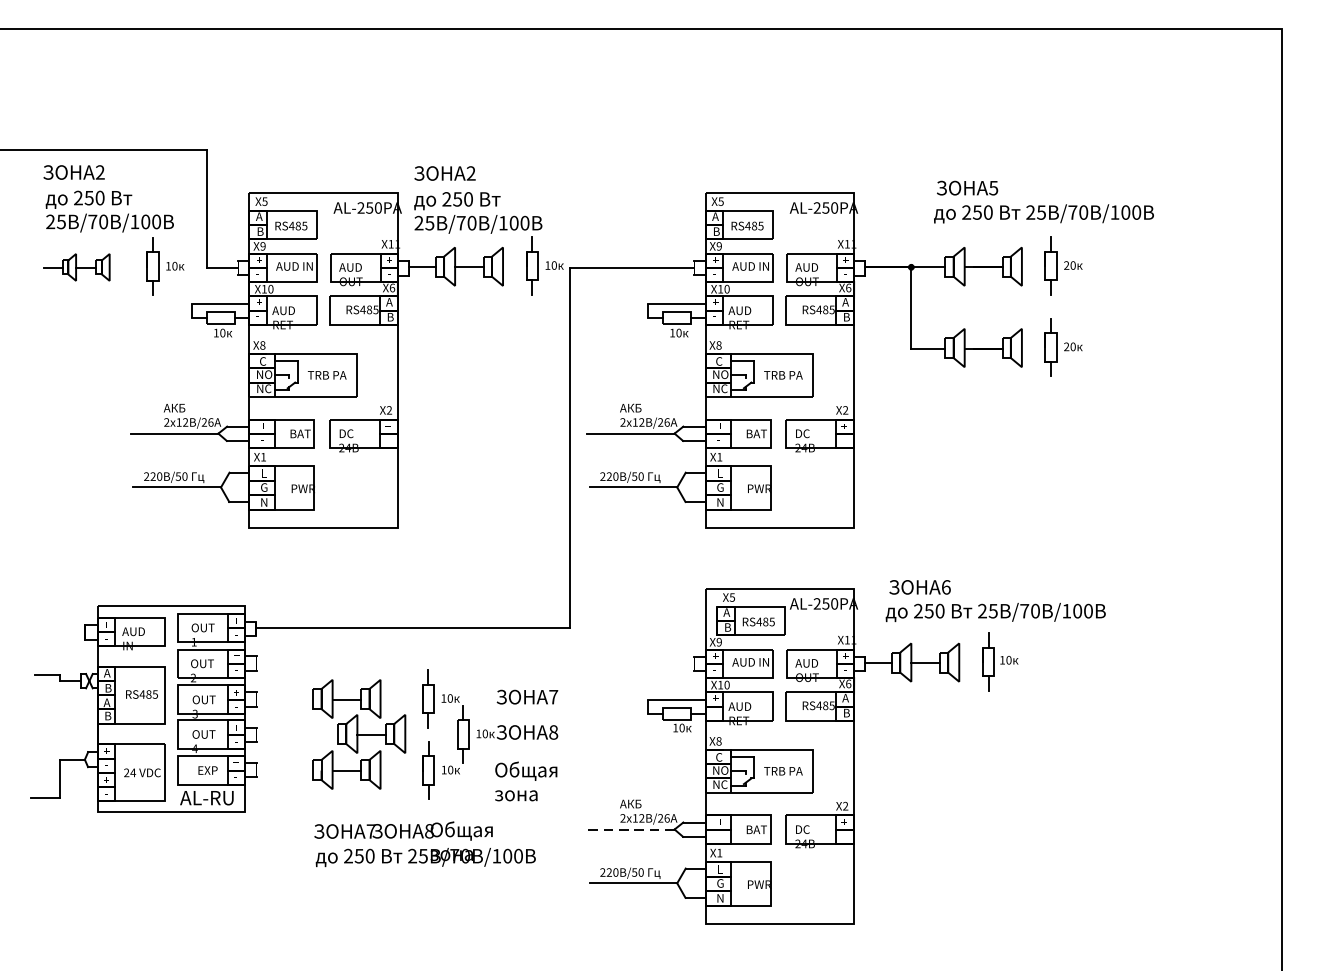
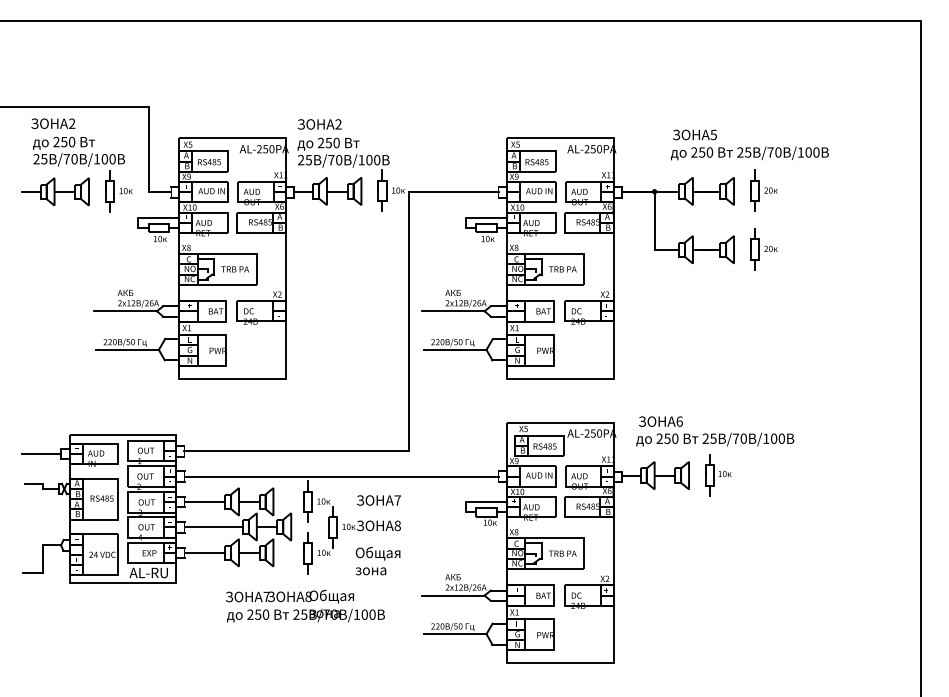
part: (77, 266) -> (55, 191), size x1.43
line: (57, 631) -> (41, 453), added
line: (475, 663) -> (341, 476), added
line: (284, 699) -> (204, 502), added
line: (297, 734) -> (213, 527), added
line: (284, 770) -> (204, 553), added
line: (629, 829) -> (452, 595), dashed -> solid

